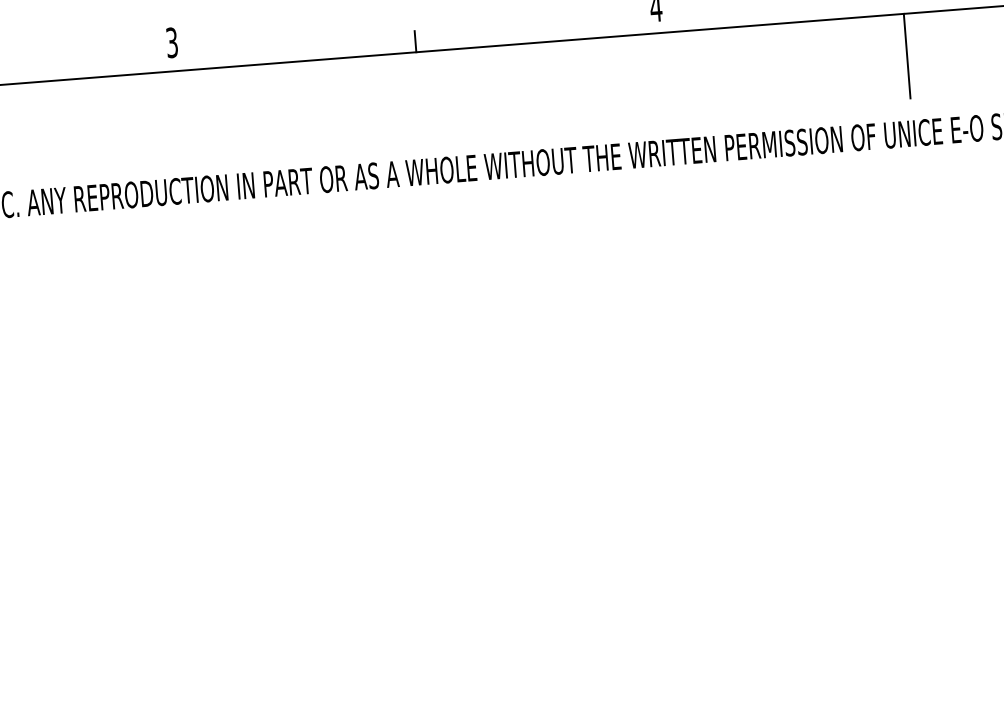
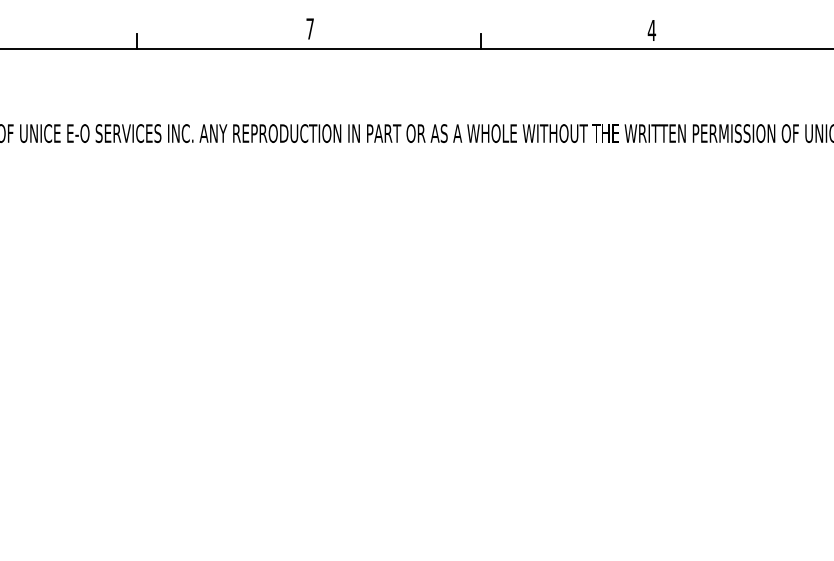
text: (171, 42) -> (309, 28), 3 -> 7
line: (907, 55) -> (825, 78), removed

